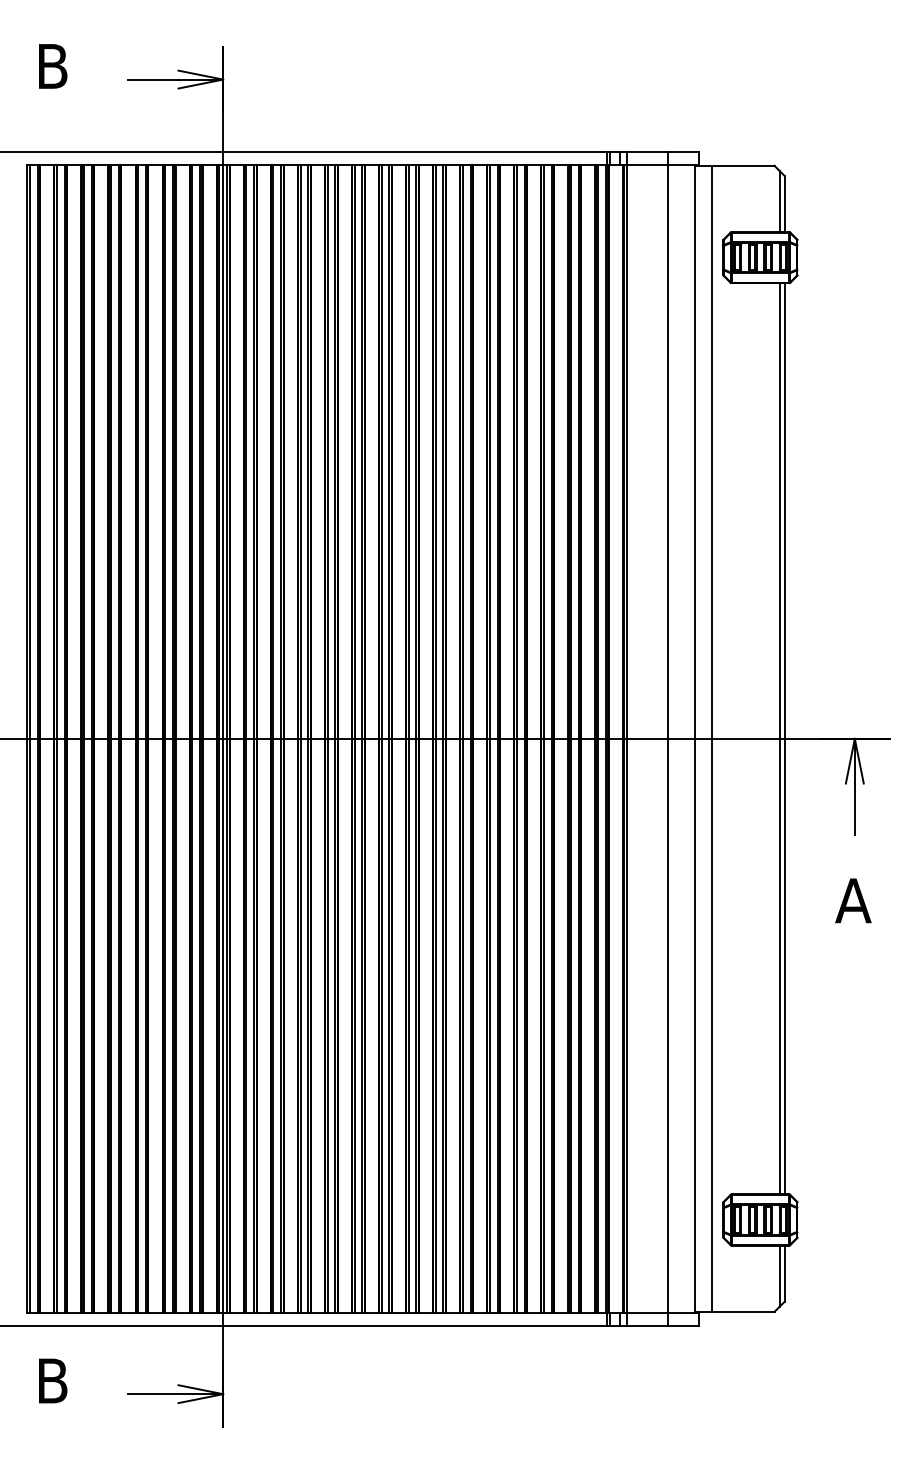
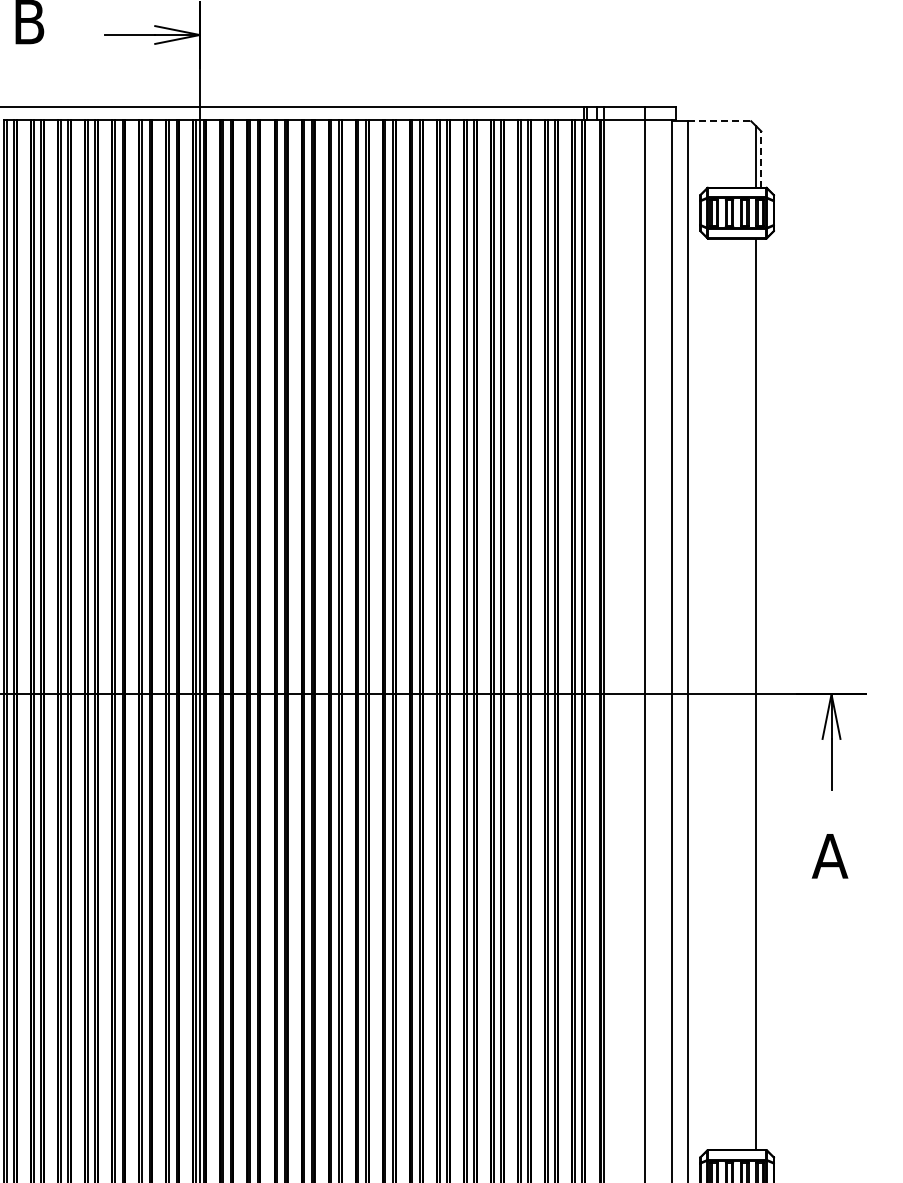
line: (743, 165) -> (720, 120), solid -> dashed
line: (784, 203) -> (761, 158), solid -> dashed
line: (784, 738) -> (761, 693), removed

